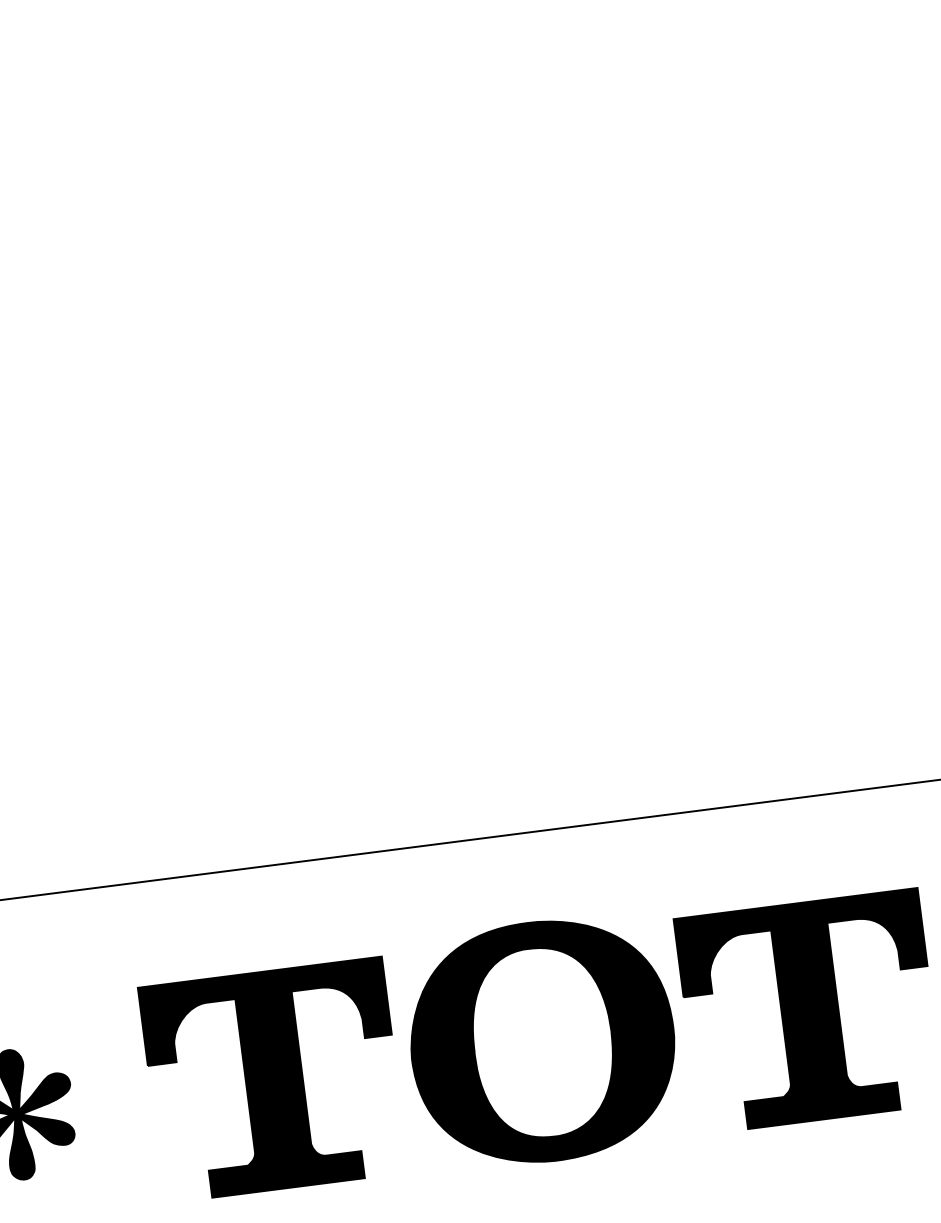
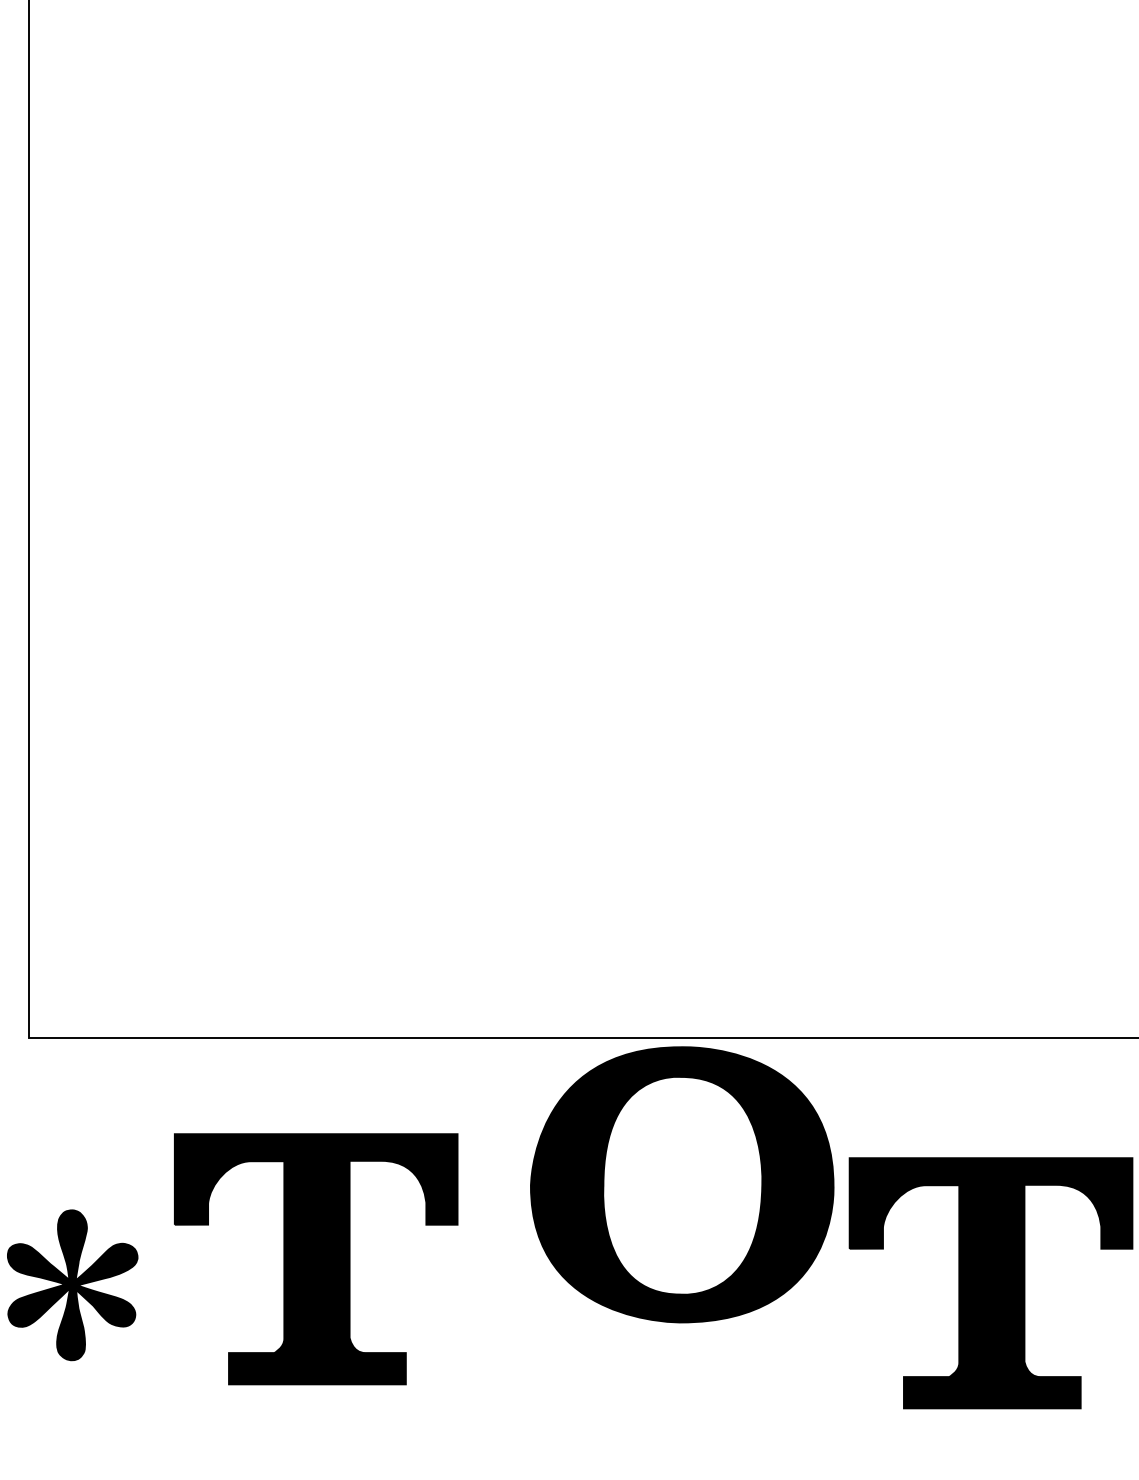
part: (542, 1041) -> (682, 1184), moved
part: (273, 1080) -> (316, 1259), moved

